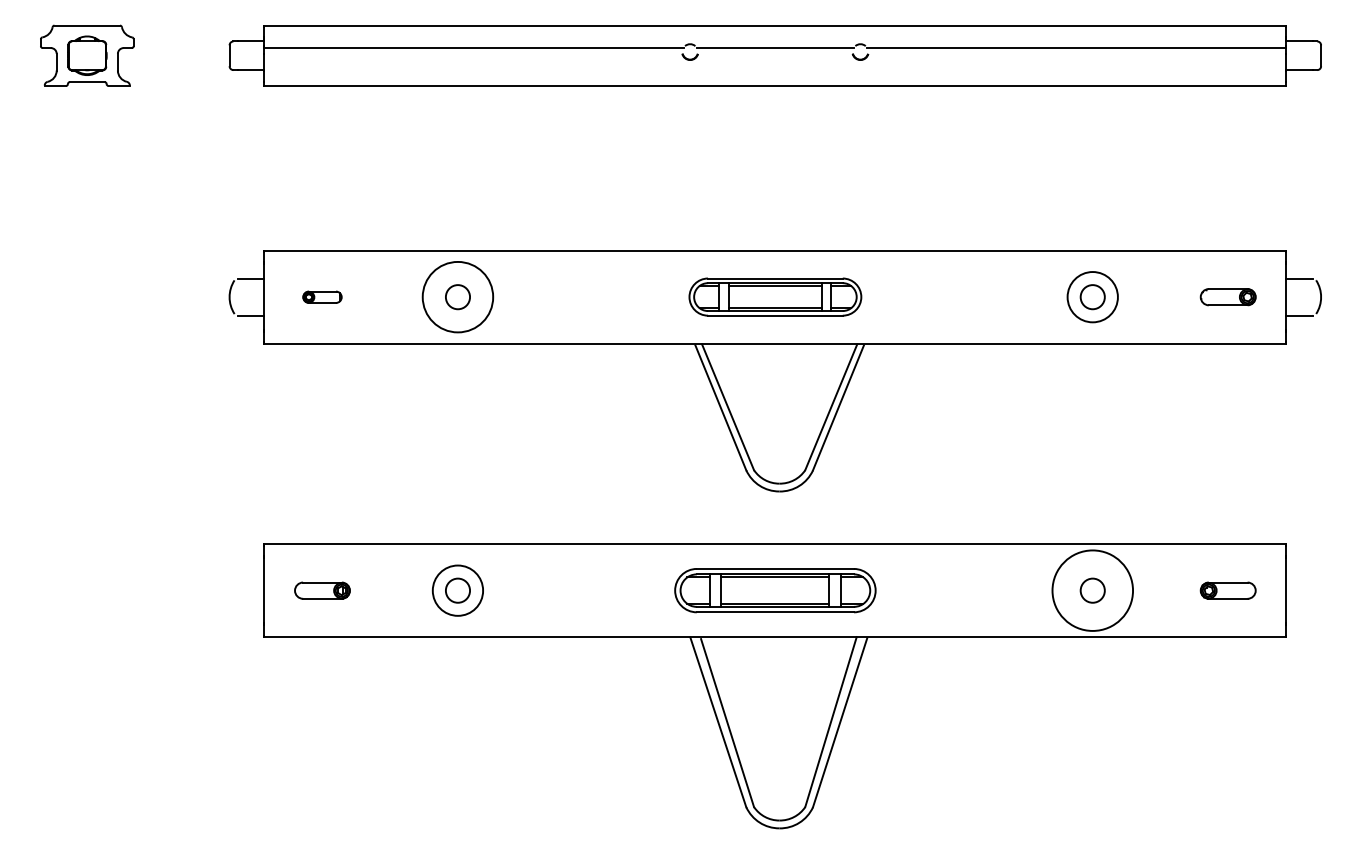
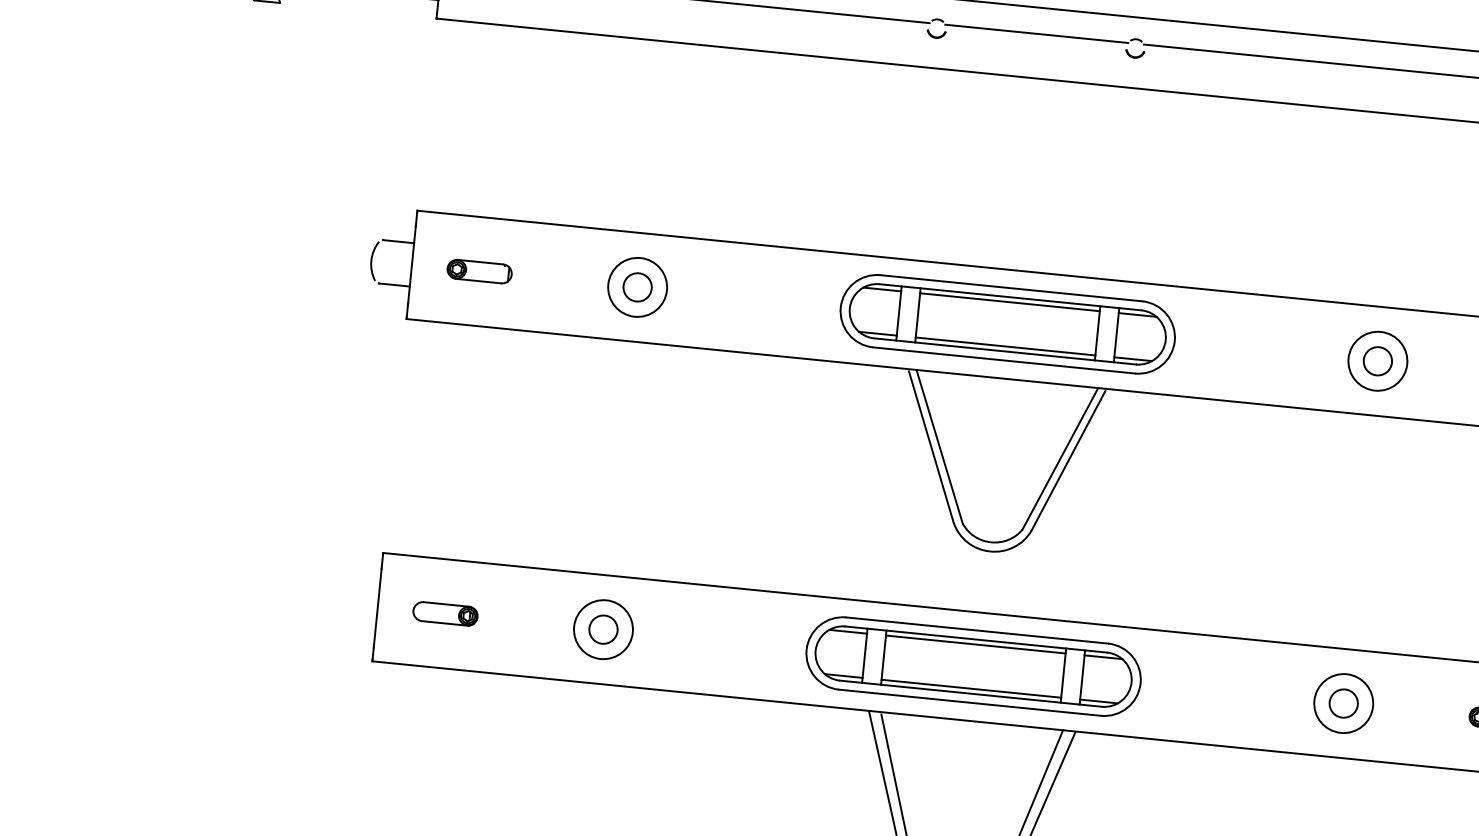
part: (775, 296) -> (1008, 323), size x1.67
part: (322, 297) -> (479, 272), size x1.43
circle: (457, 297) -> (637, 287), size x0.71
part: (775, 590) -> (973, 666), size x1.43
circle: (1092, 590) -> (1343, 703), size x0.62

